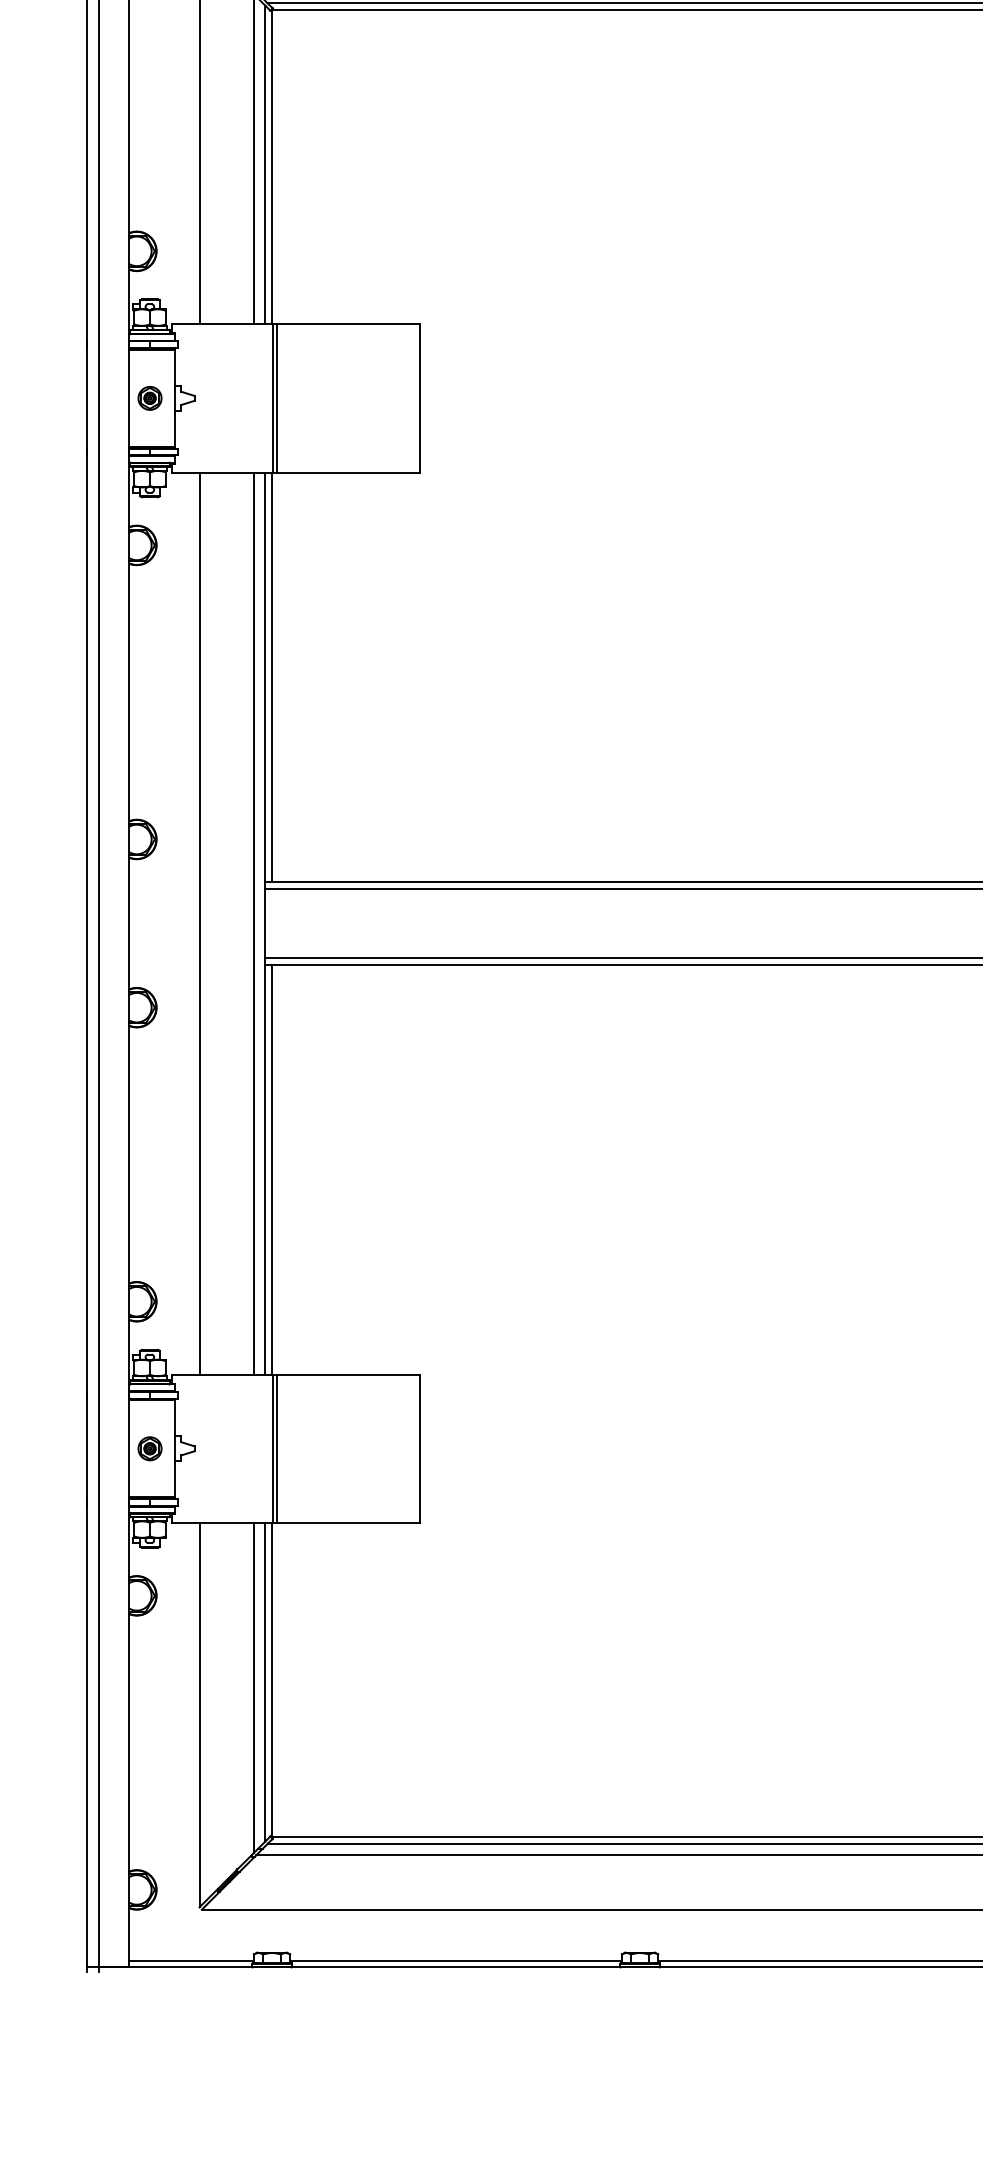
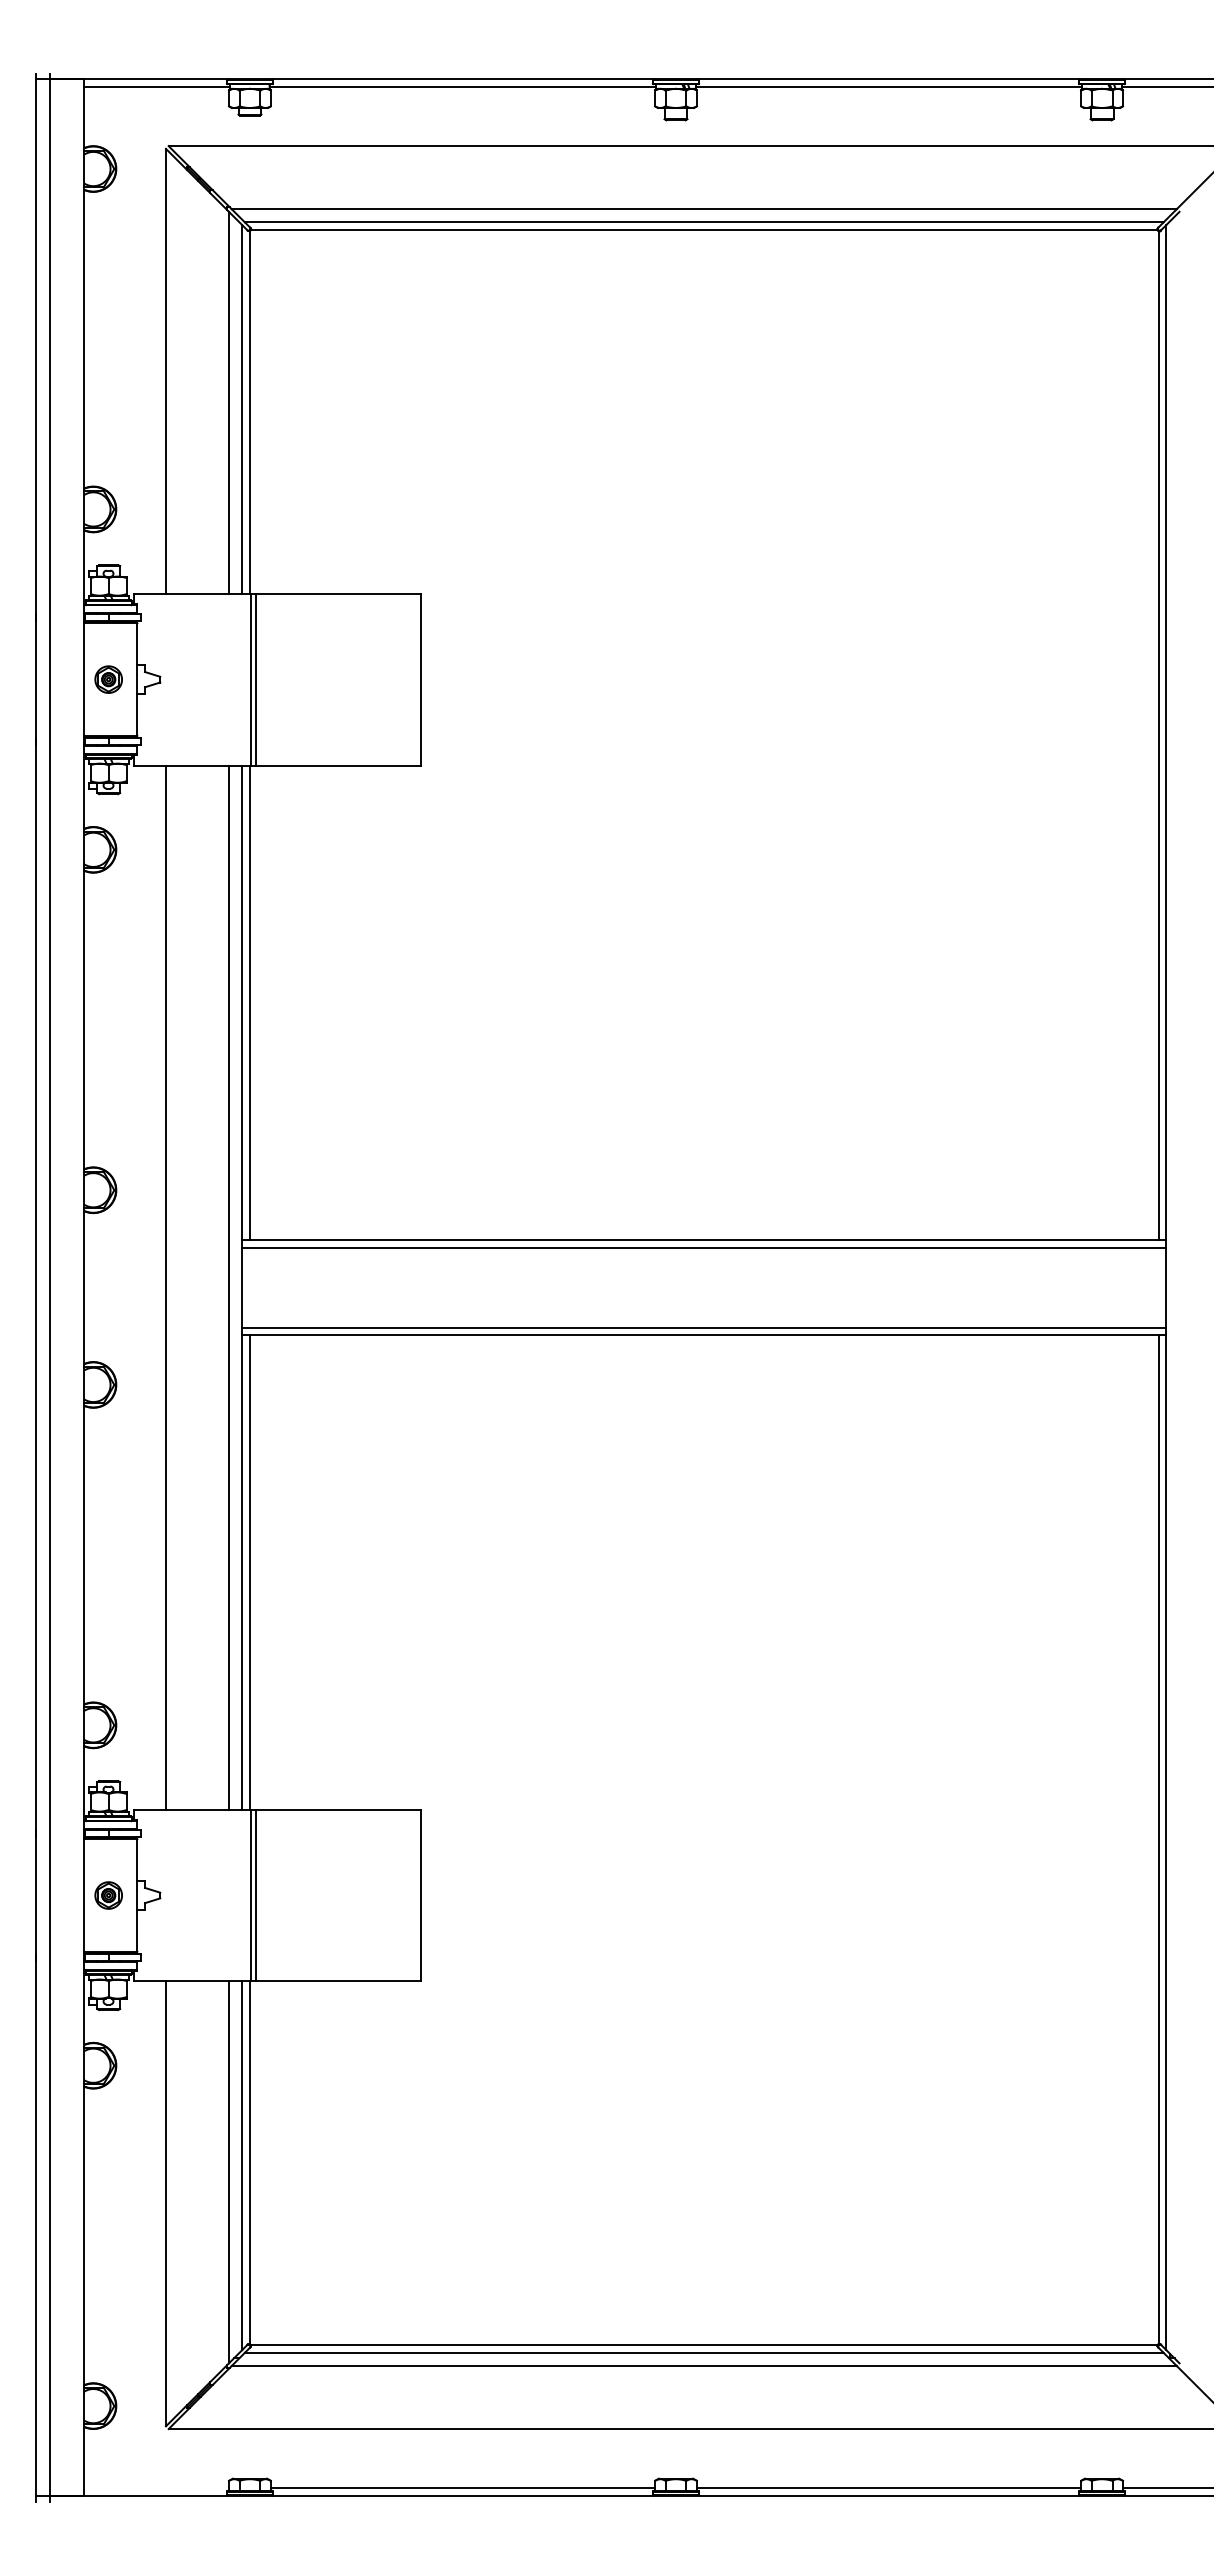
line: (191, 1961) -> (156, 2488), removed

